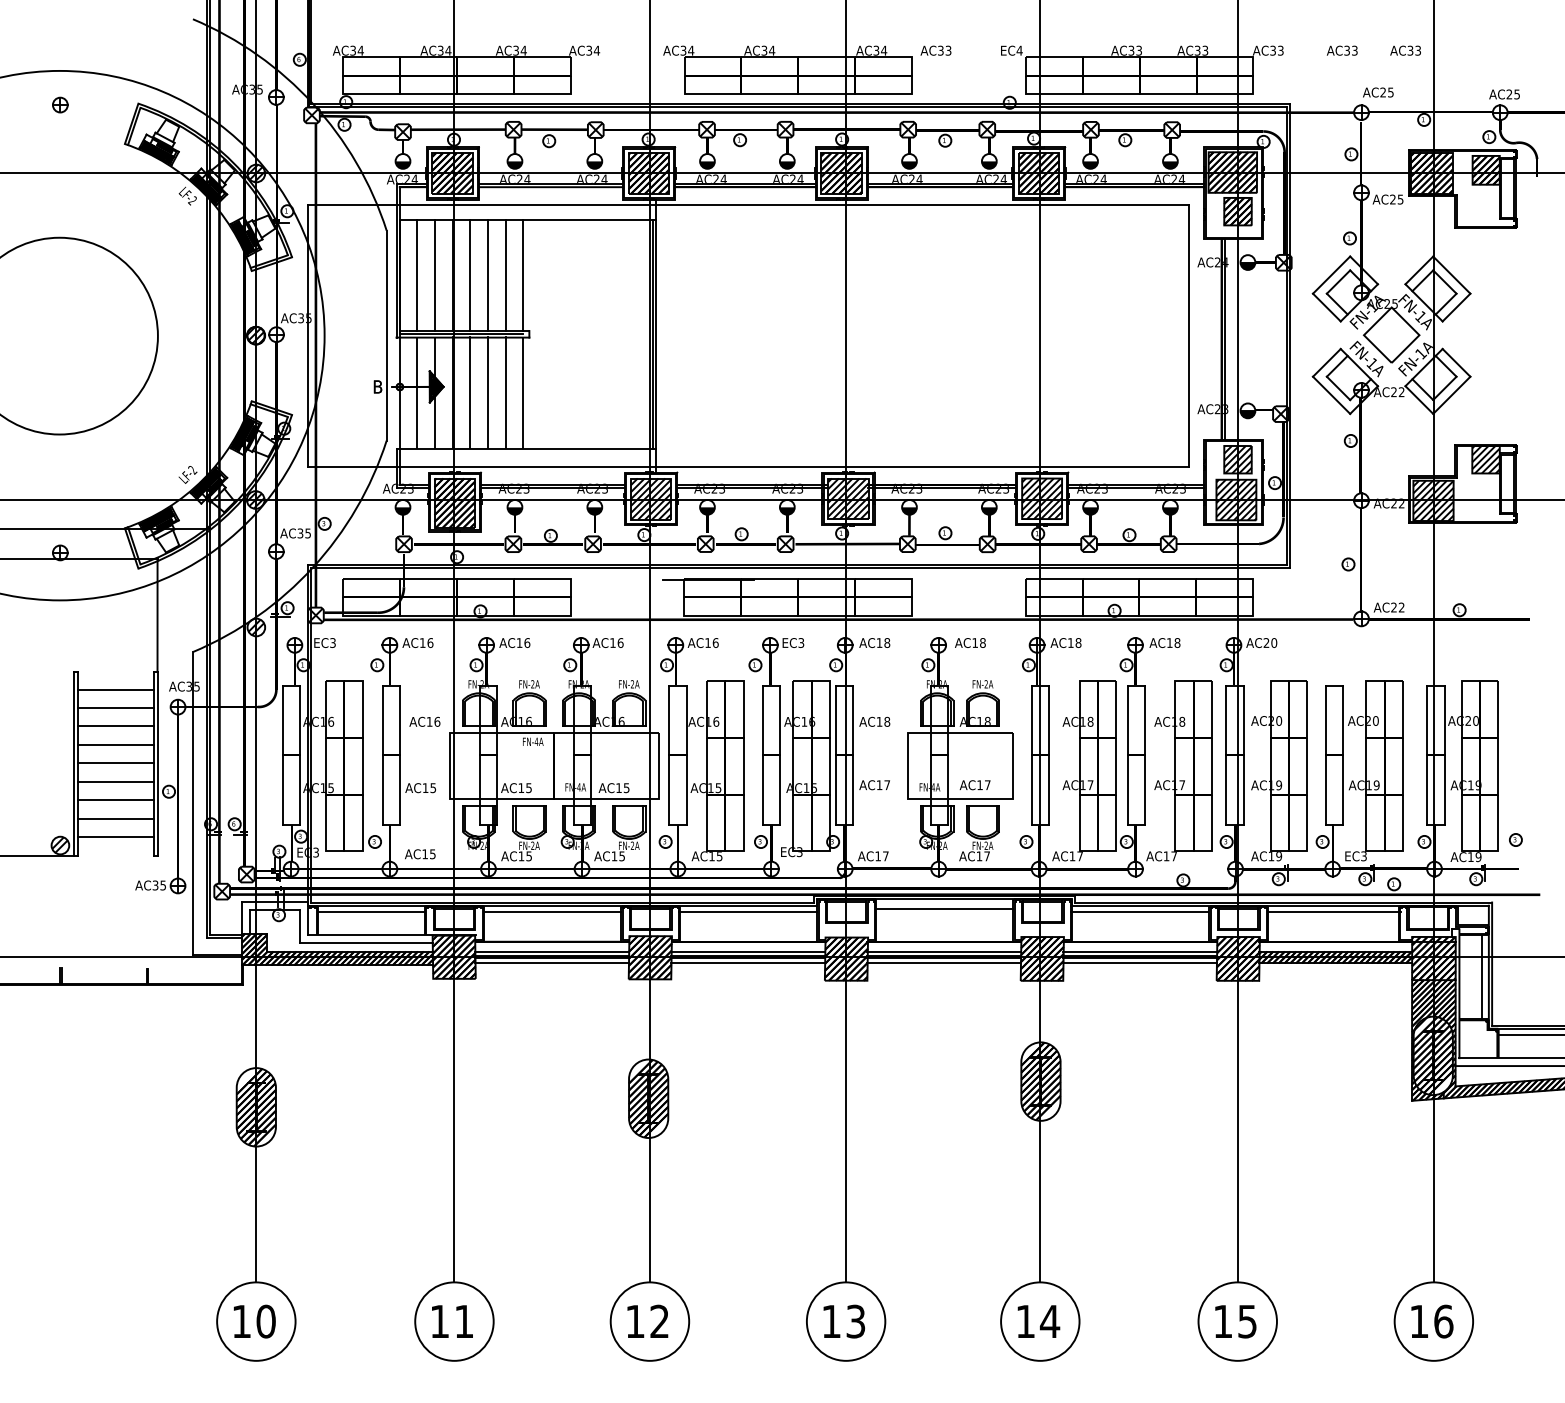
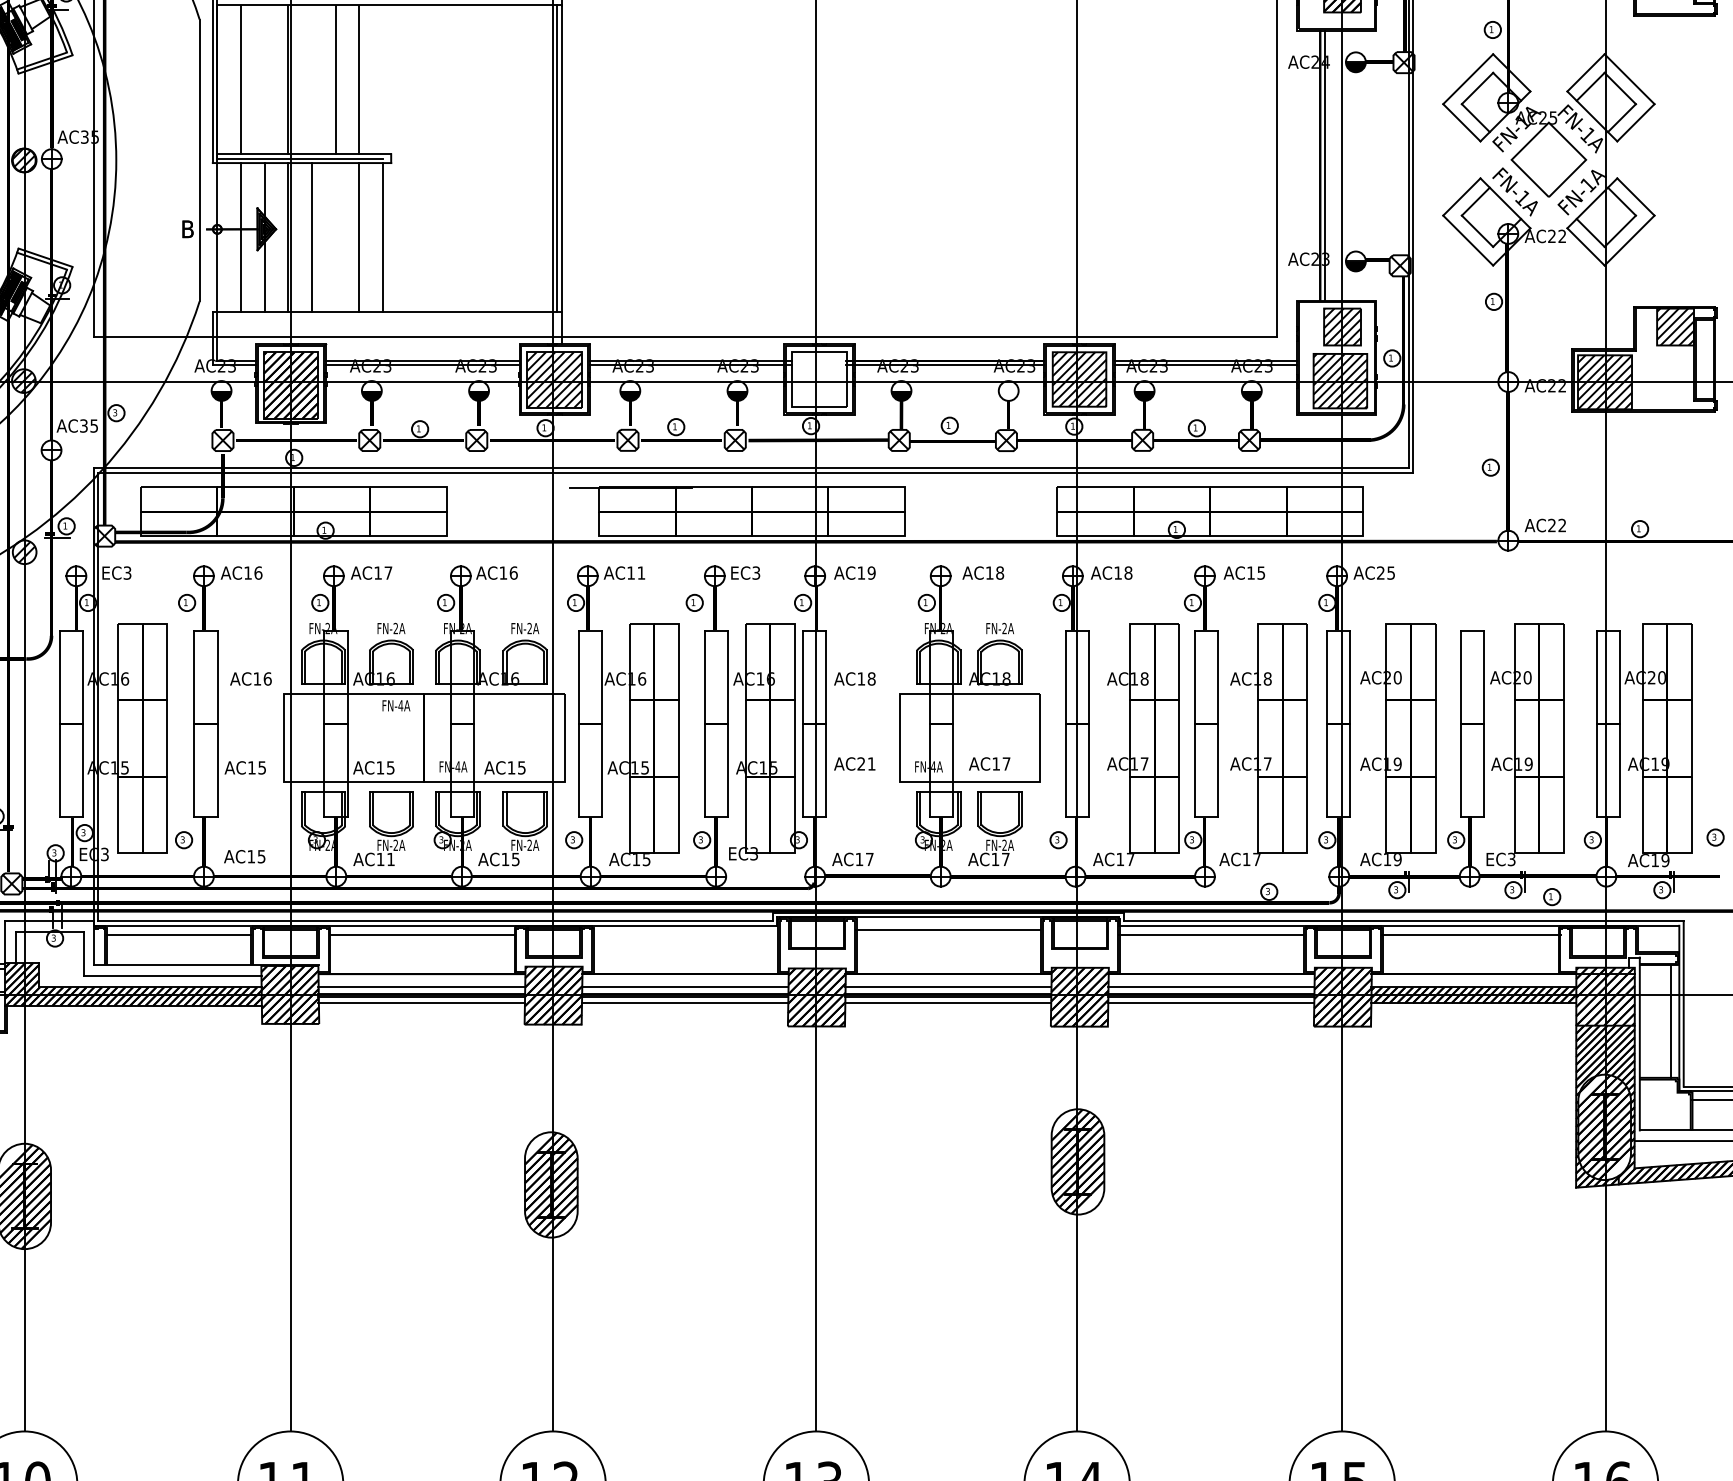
line: (435, 275) -> (265, 79), removed
line: (470, 275) -> (312, 79), removed
line: (523, 275) -> (383, 79), removed
line: (488, 392) -> (336, 236), removed
hatch: (848, 498) -> (819, 379), removed
fill: (988, 510) -> (1007, 395), removed
text: (527, 642) -> (388, 572), AC16 -> AC17
text: (715, 642) -> (641, 572), AC16 -> AC11
text: (887, 642) -> (871, 572), AC18 -> AC19
text: (1177, 642) -> (1261, 572), AC18 -> AC15
text: (1274, 642) -> (1391, 572), AC20 -> AC25
text: (883, 785) -> (866, 764), AC17 -> AC21
text: (528, 856) -> (390, 859), AC15 -> AC11
line: (747, 912) -> (684, 934), removed

